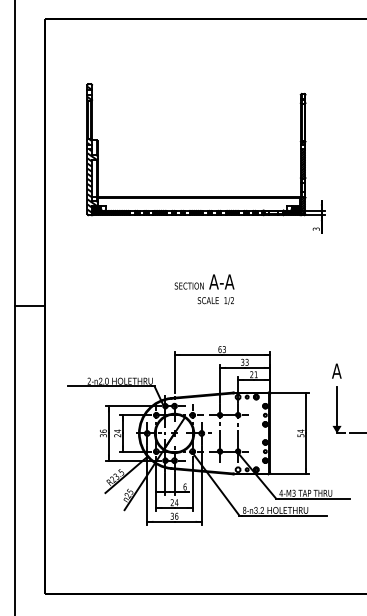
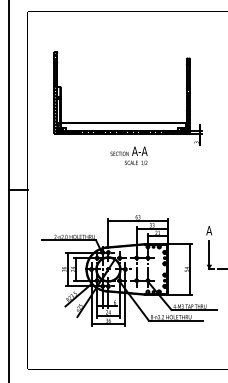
text: (203, 288) -> (128, 155), moved

